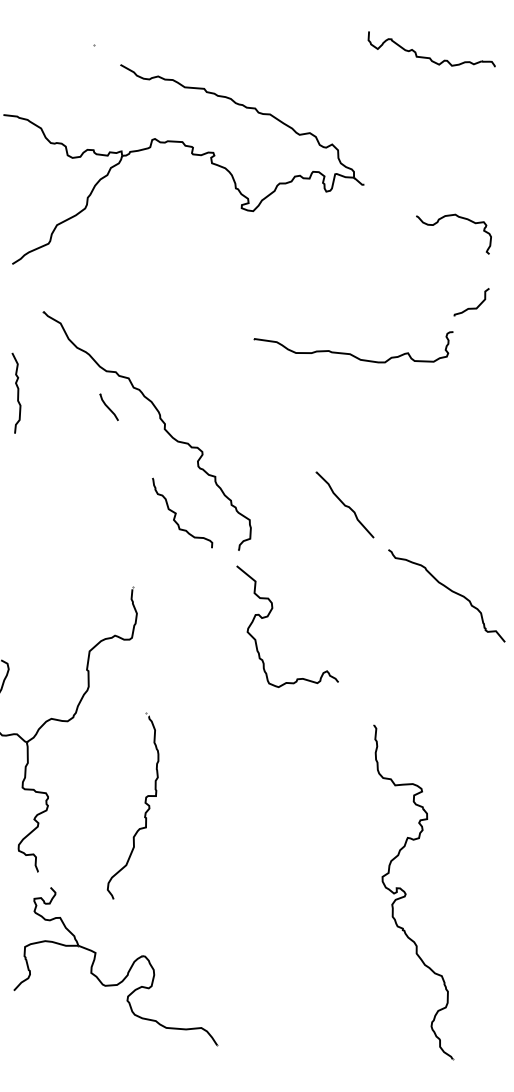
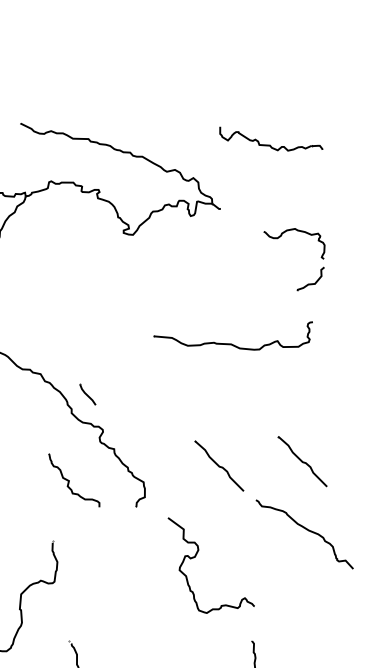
part: (430, 57) -> (270, 144), moved
curve: (471, 307) -> (310, 283), moved
part: (351, 353) -> (232, 343), moved
part: (108, 406) -> (87, 394), moved
part: (448, 504) -> (302, 461), added
curve: (176, 512) -> (69, 480), moved
curve: (269, 615) -> (196, 556), moved

